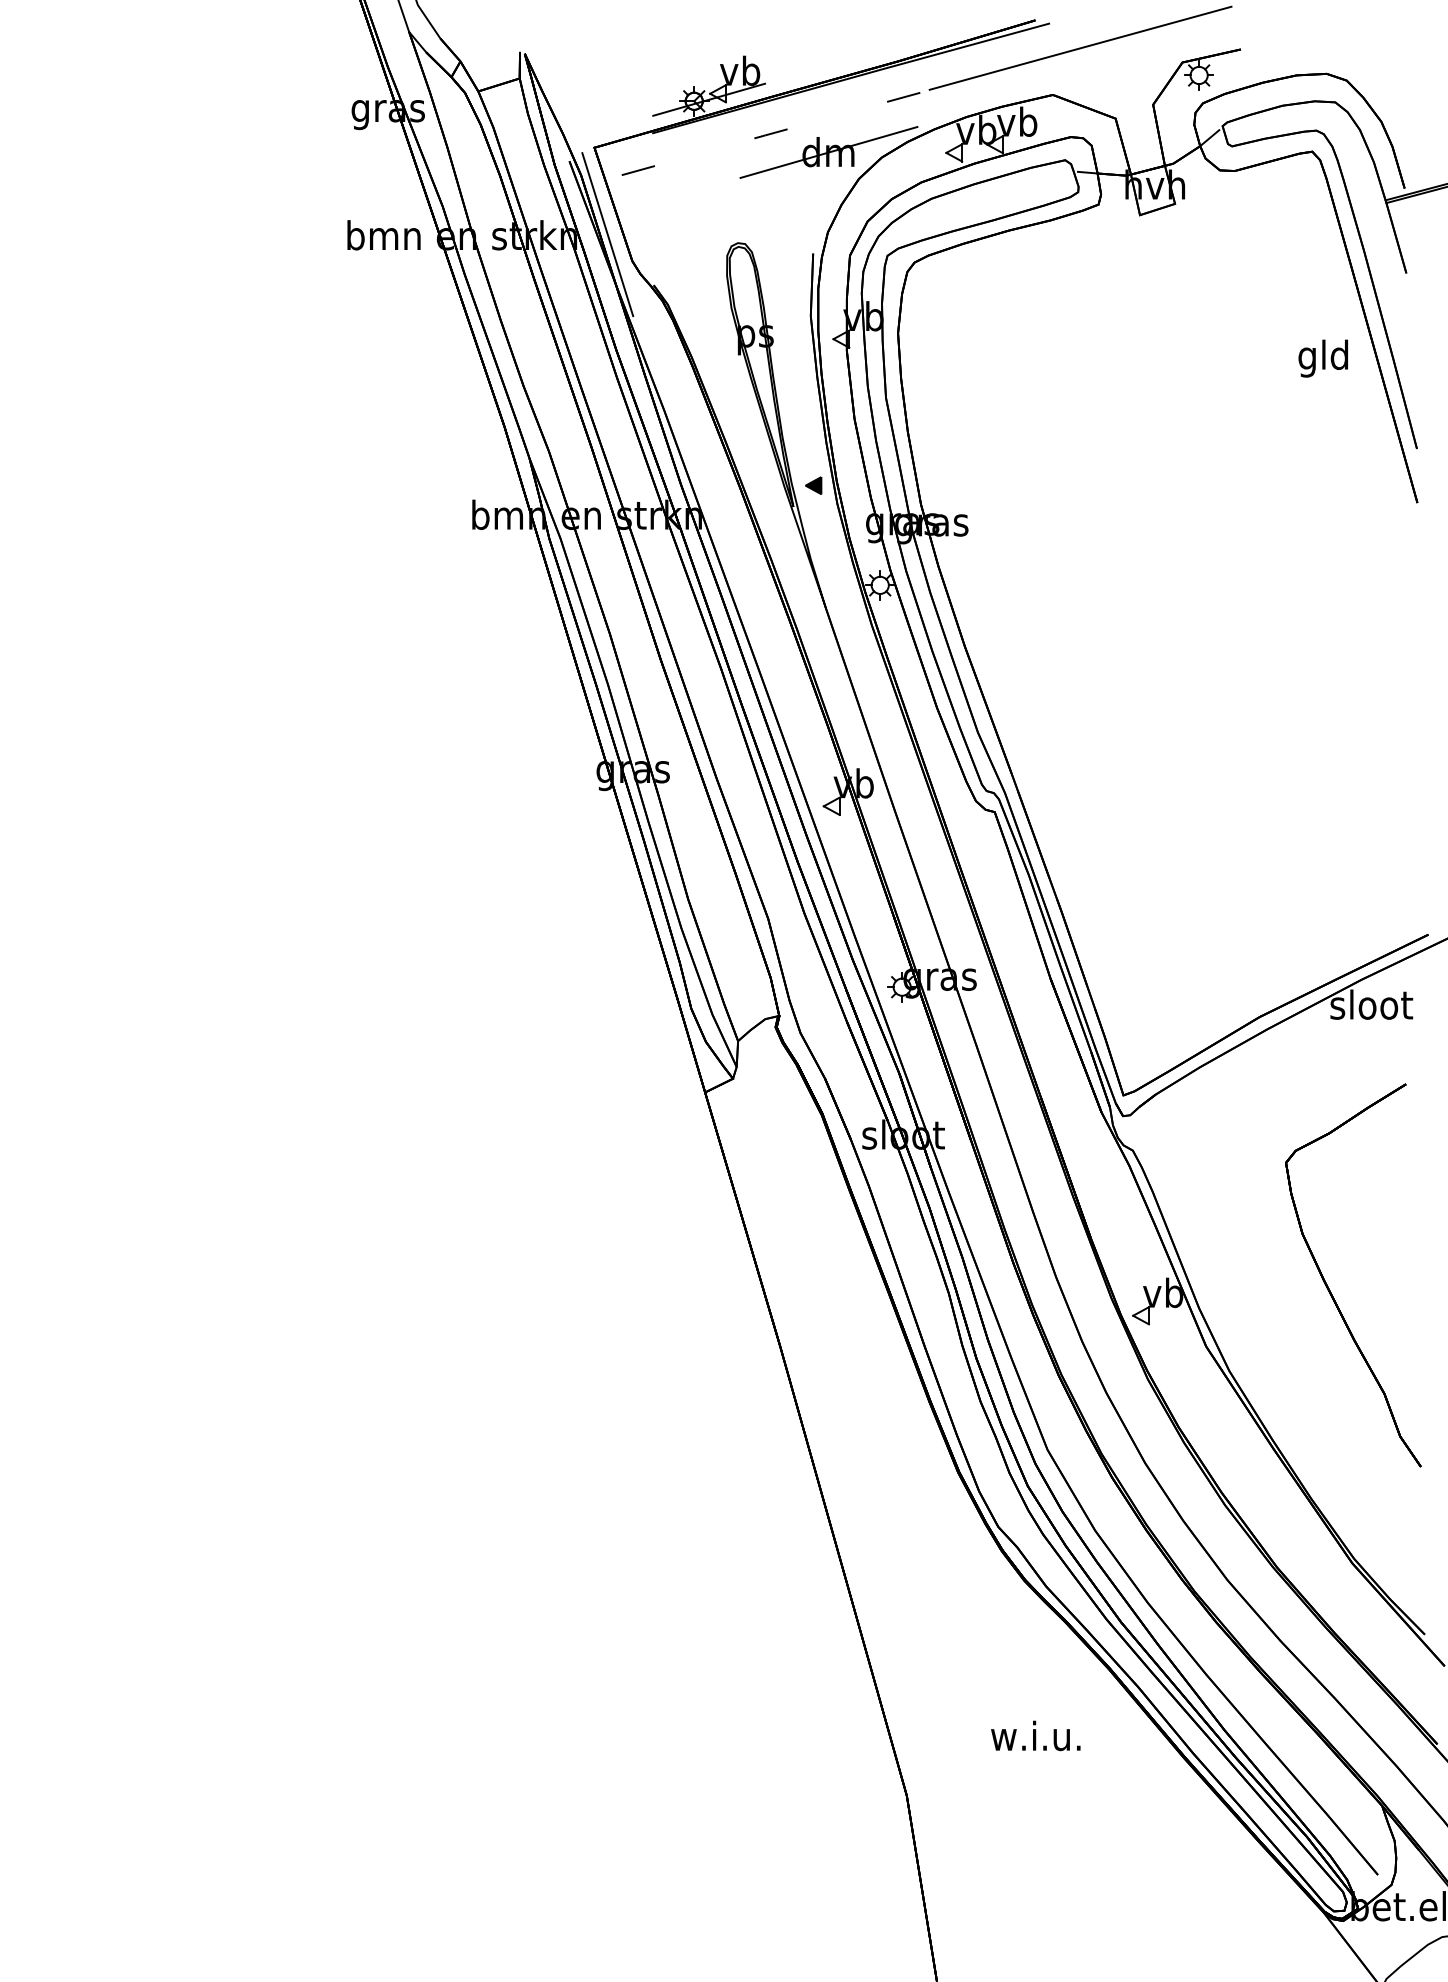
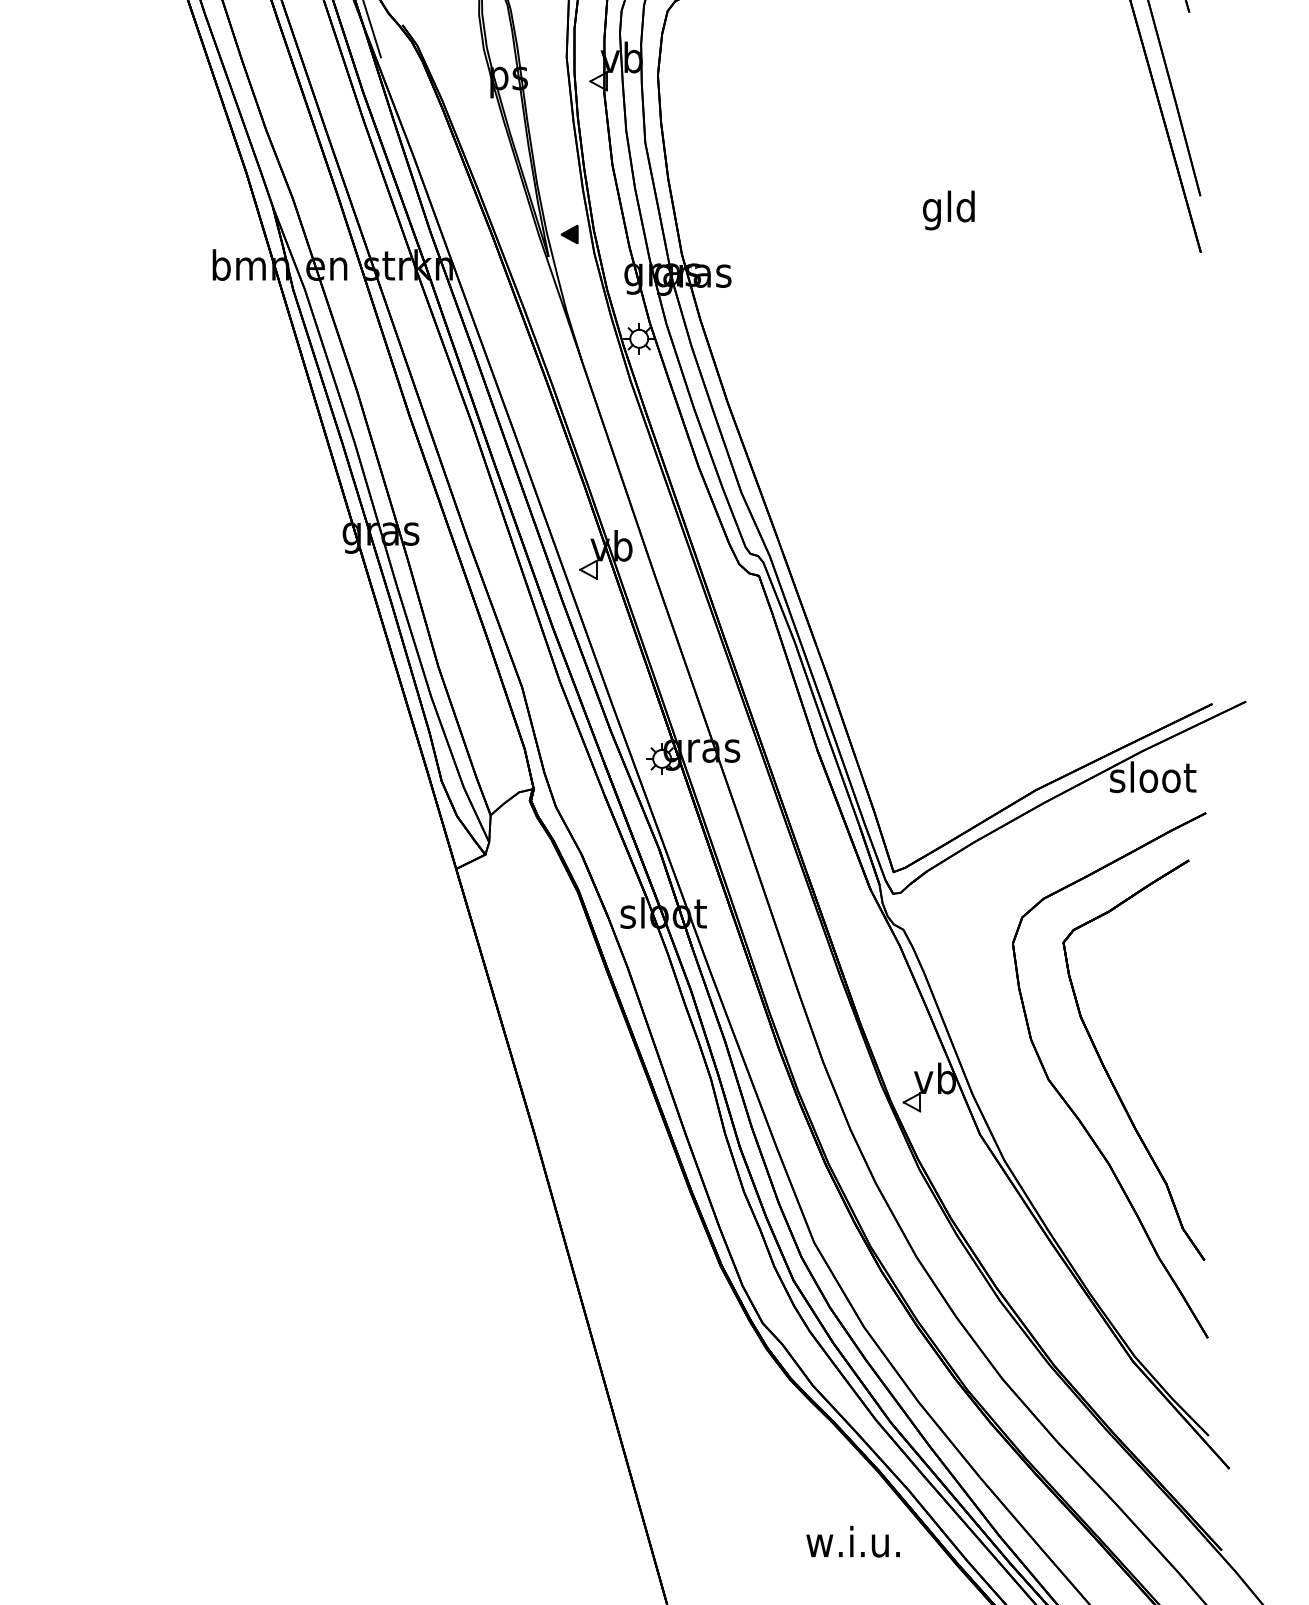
text: (1322, 358) -> (947, 210), moved
part: (1290, 1316) -> (1068, 1103), added
text: (1035, 1735) -> (852, 1541), moved

